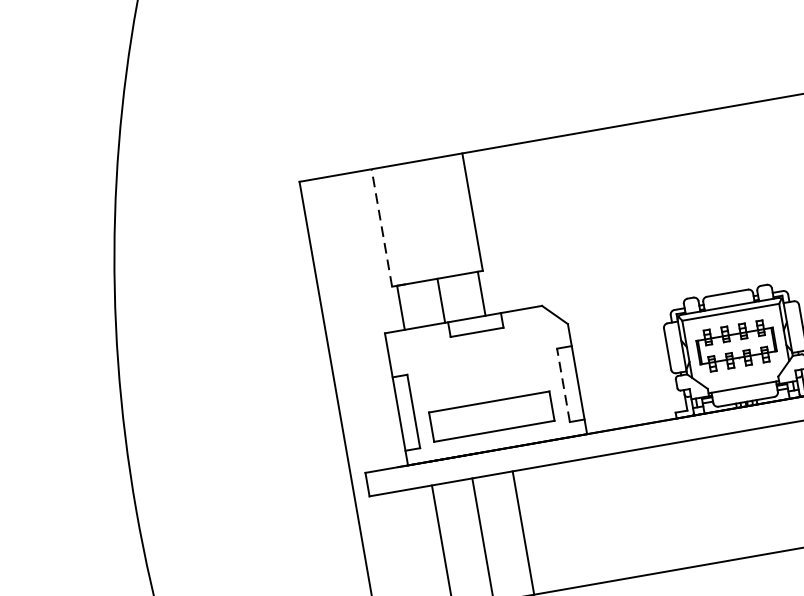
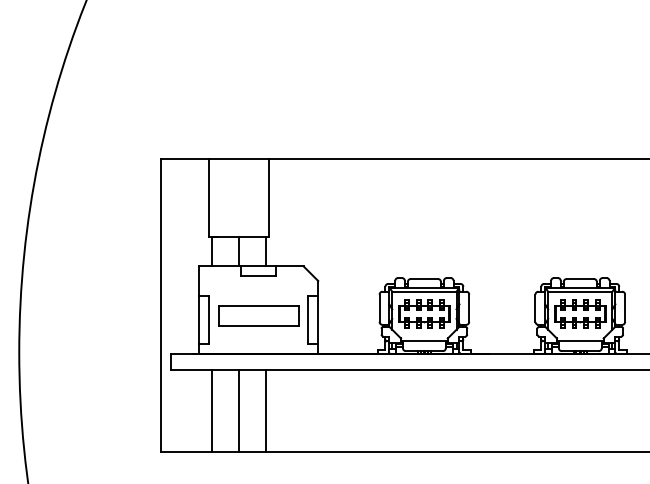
line: (382, 228) -> (209, 198), dashed -> solid
line: (563, 384) -> (308, 319), dashed -> solid
part: (491, 415) -> (258, 315), moved

